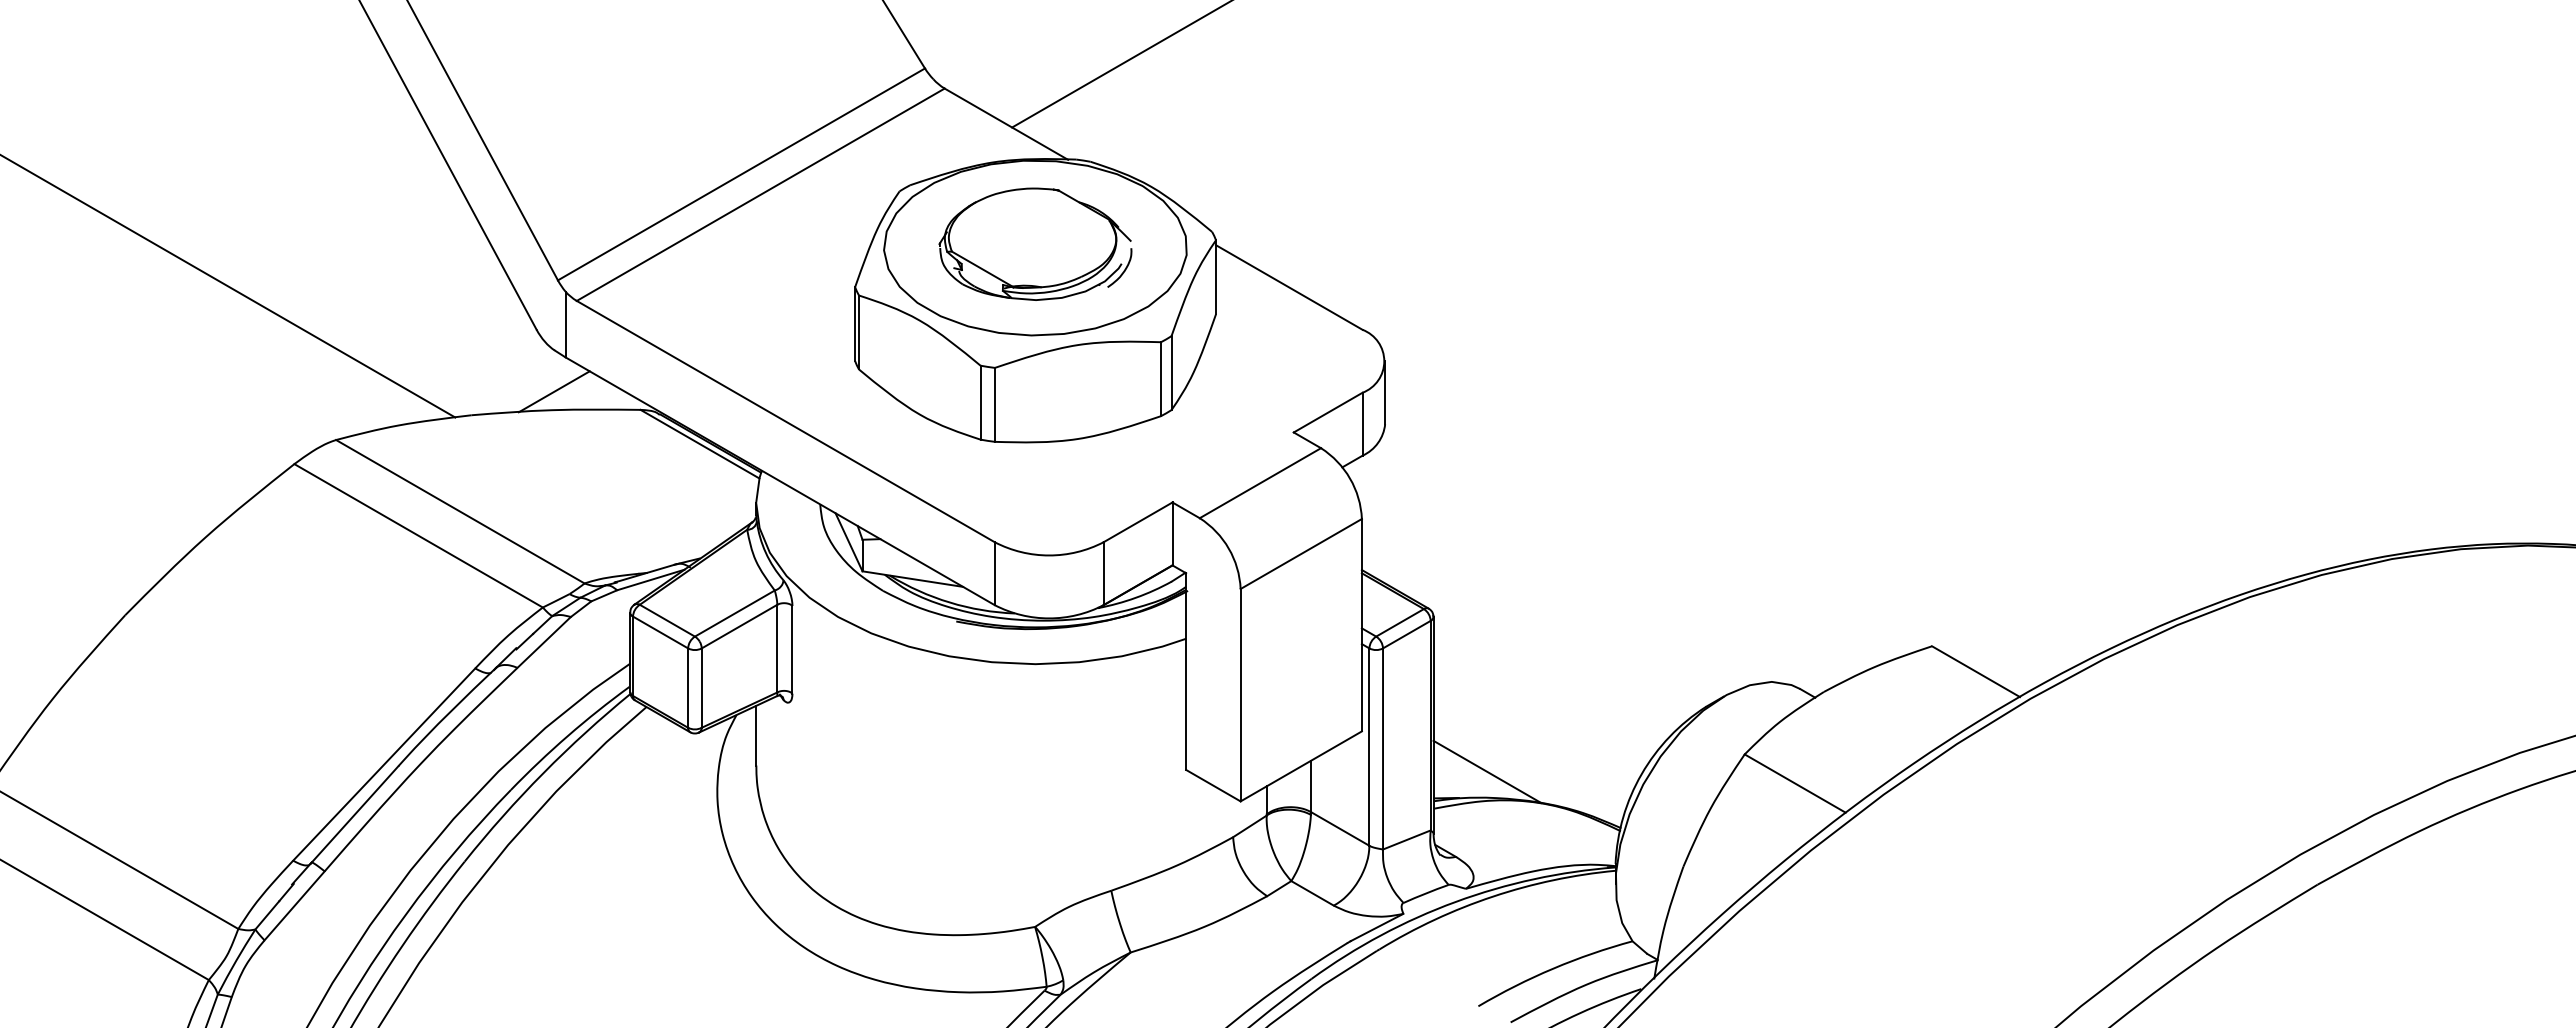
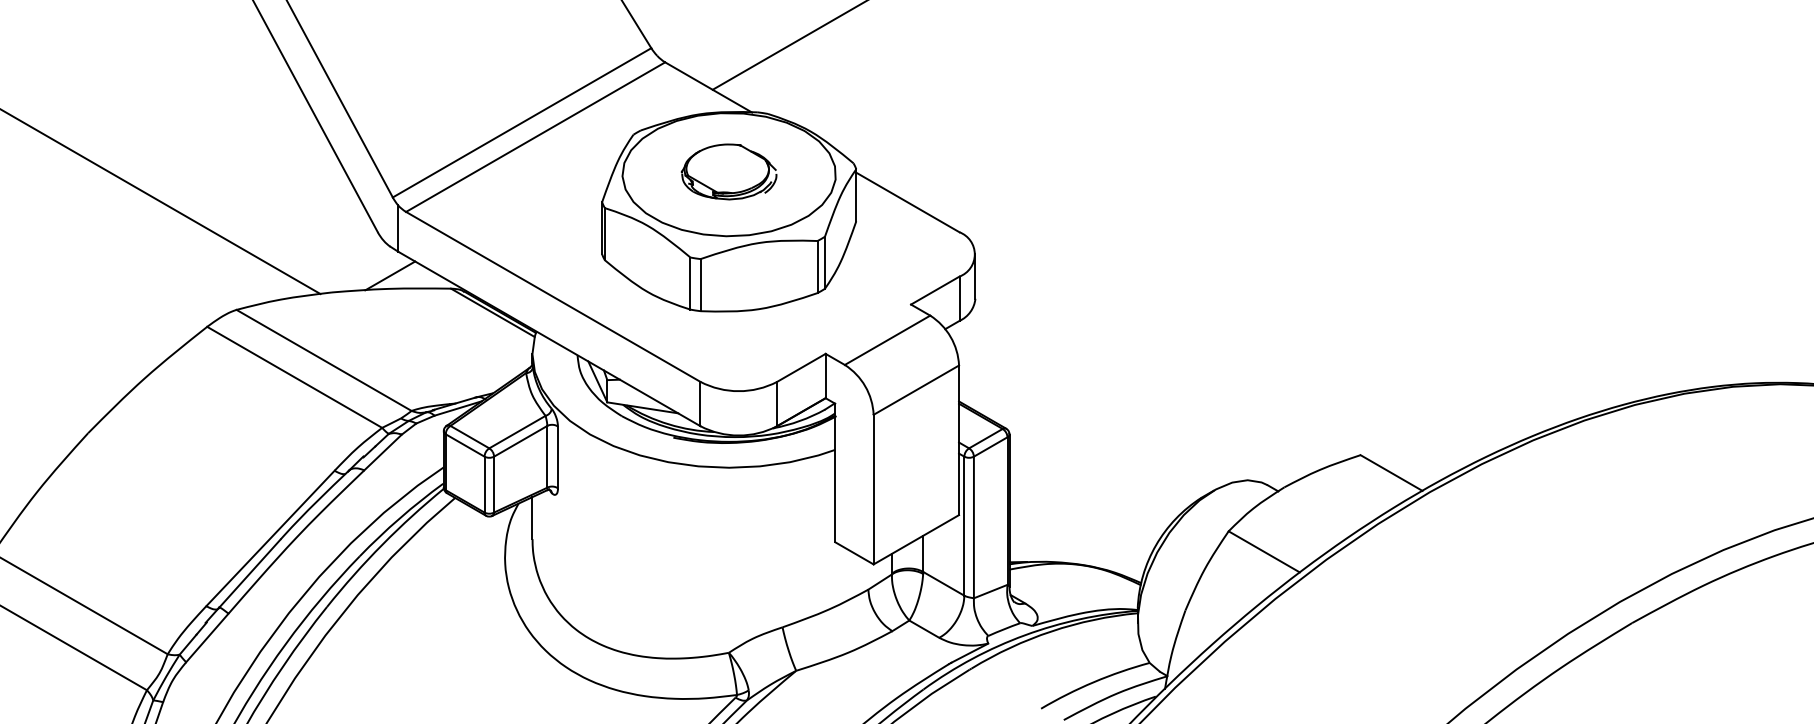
part: (1035, 243) -> (729, 171), size x0.7
line: (1487, 771) -> (1047, 543), removed

